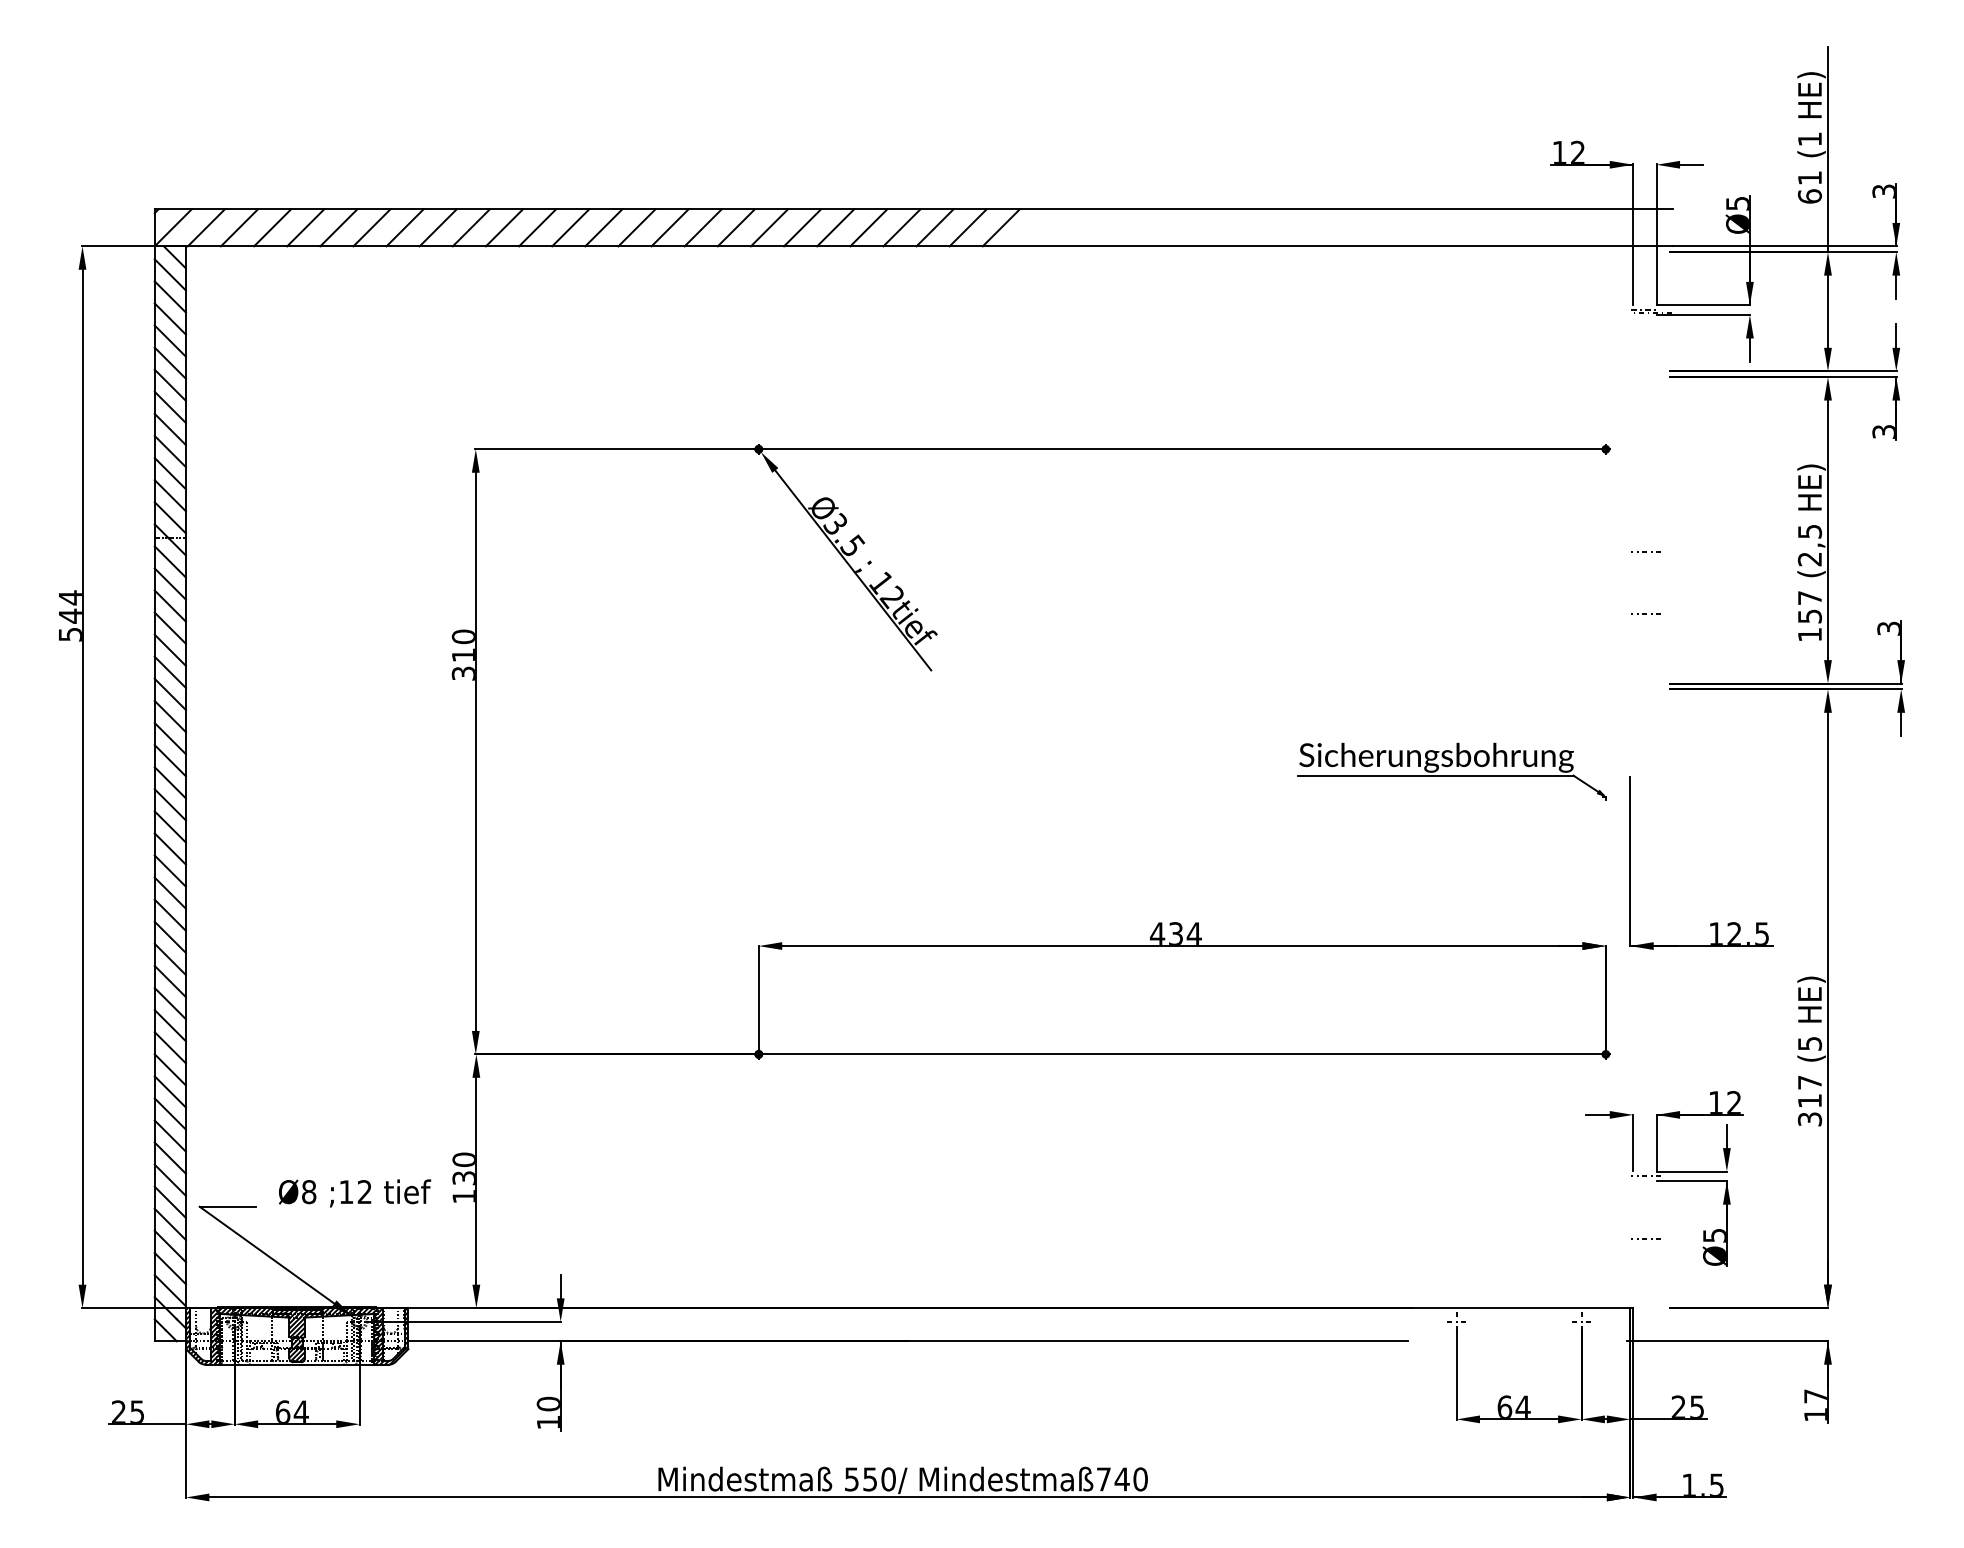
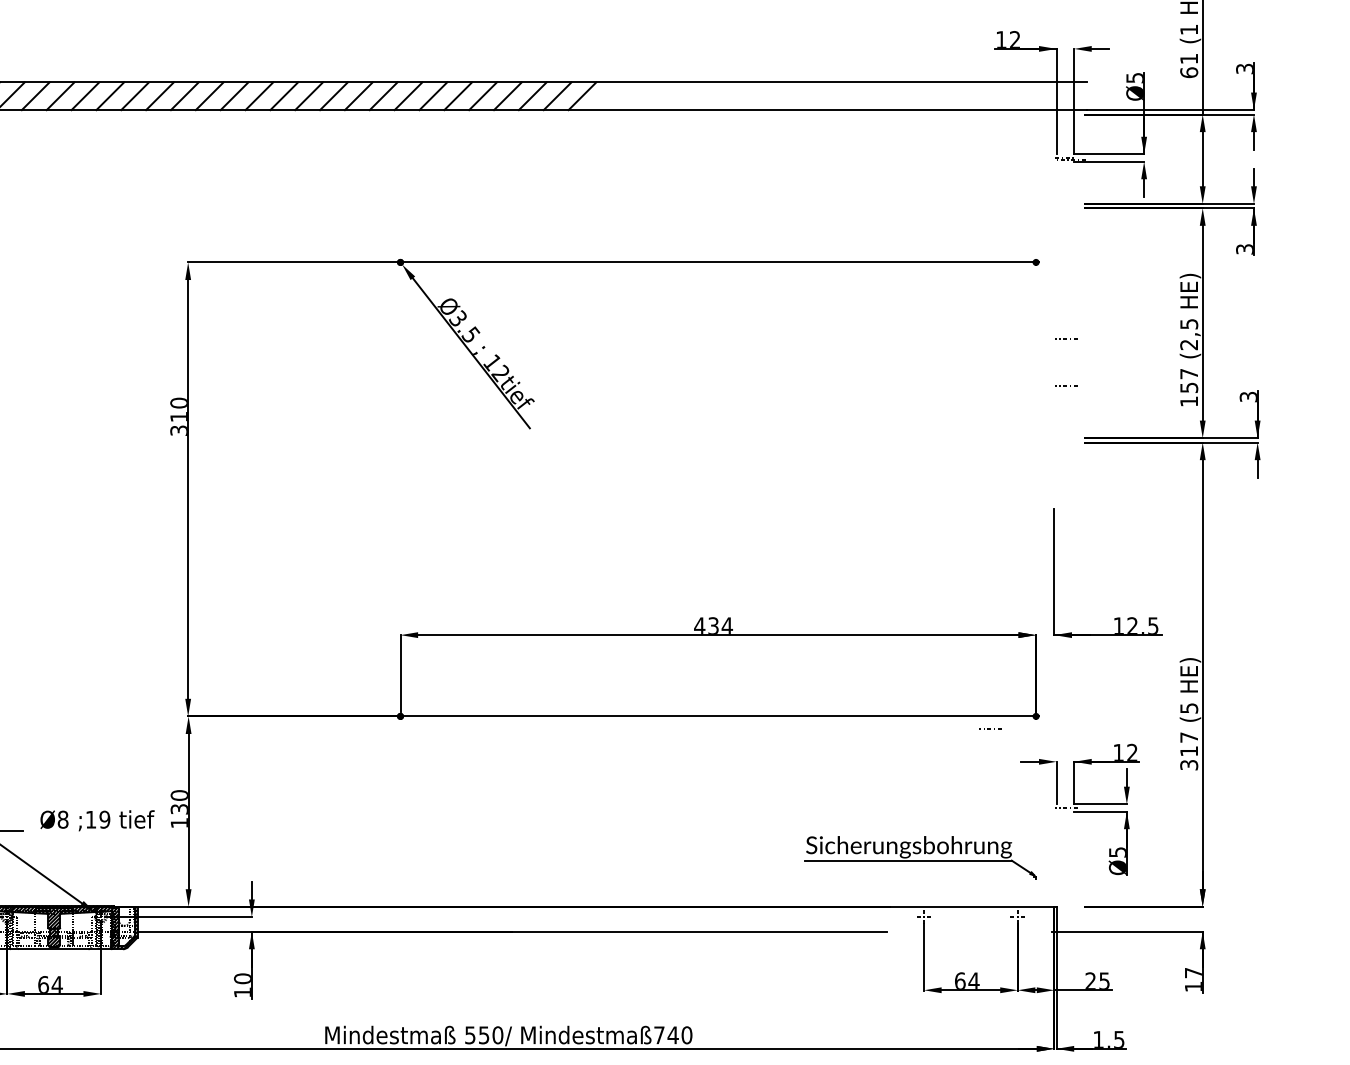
part: (1451, 771) -> (920, 857), moved
text: (364, 1192) -> (104, 820), ;12 -> ;19
line: (1645, 1238) -> (990, 728), moved

